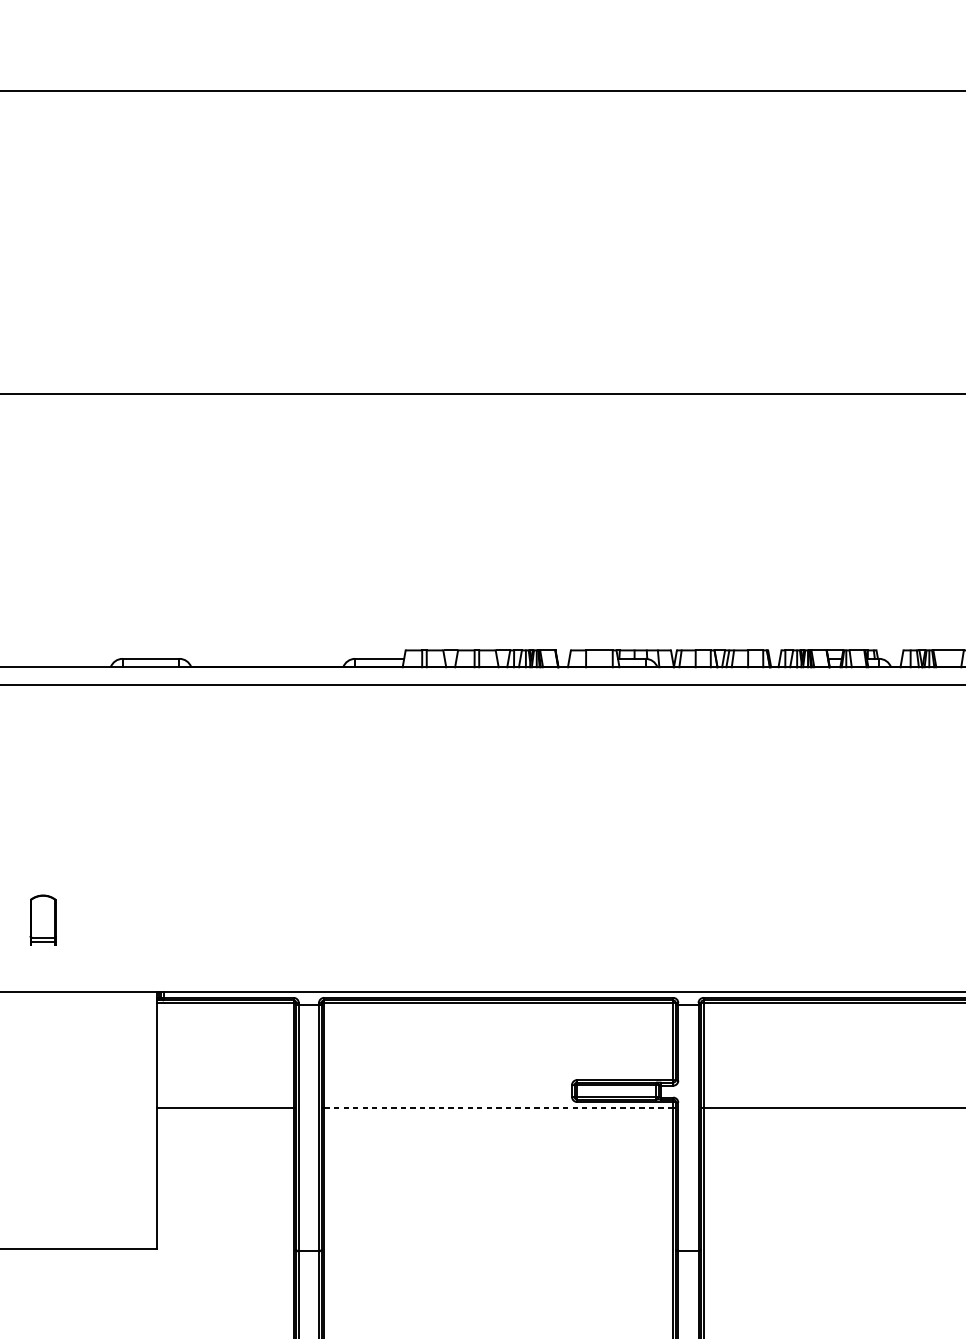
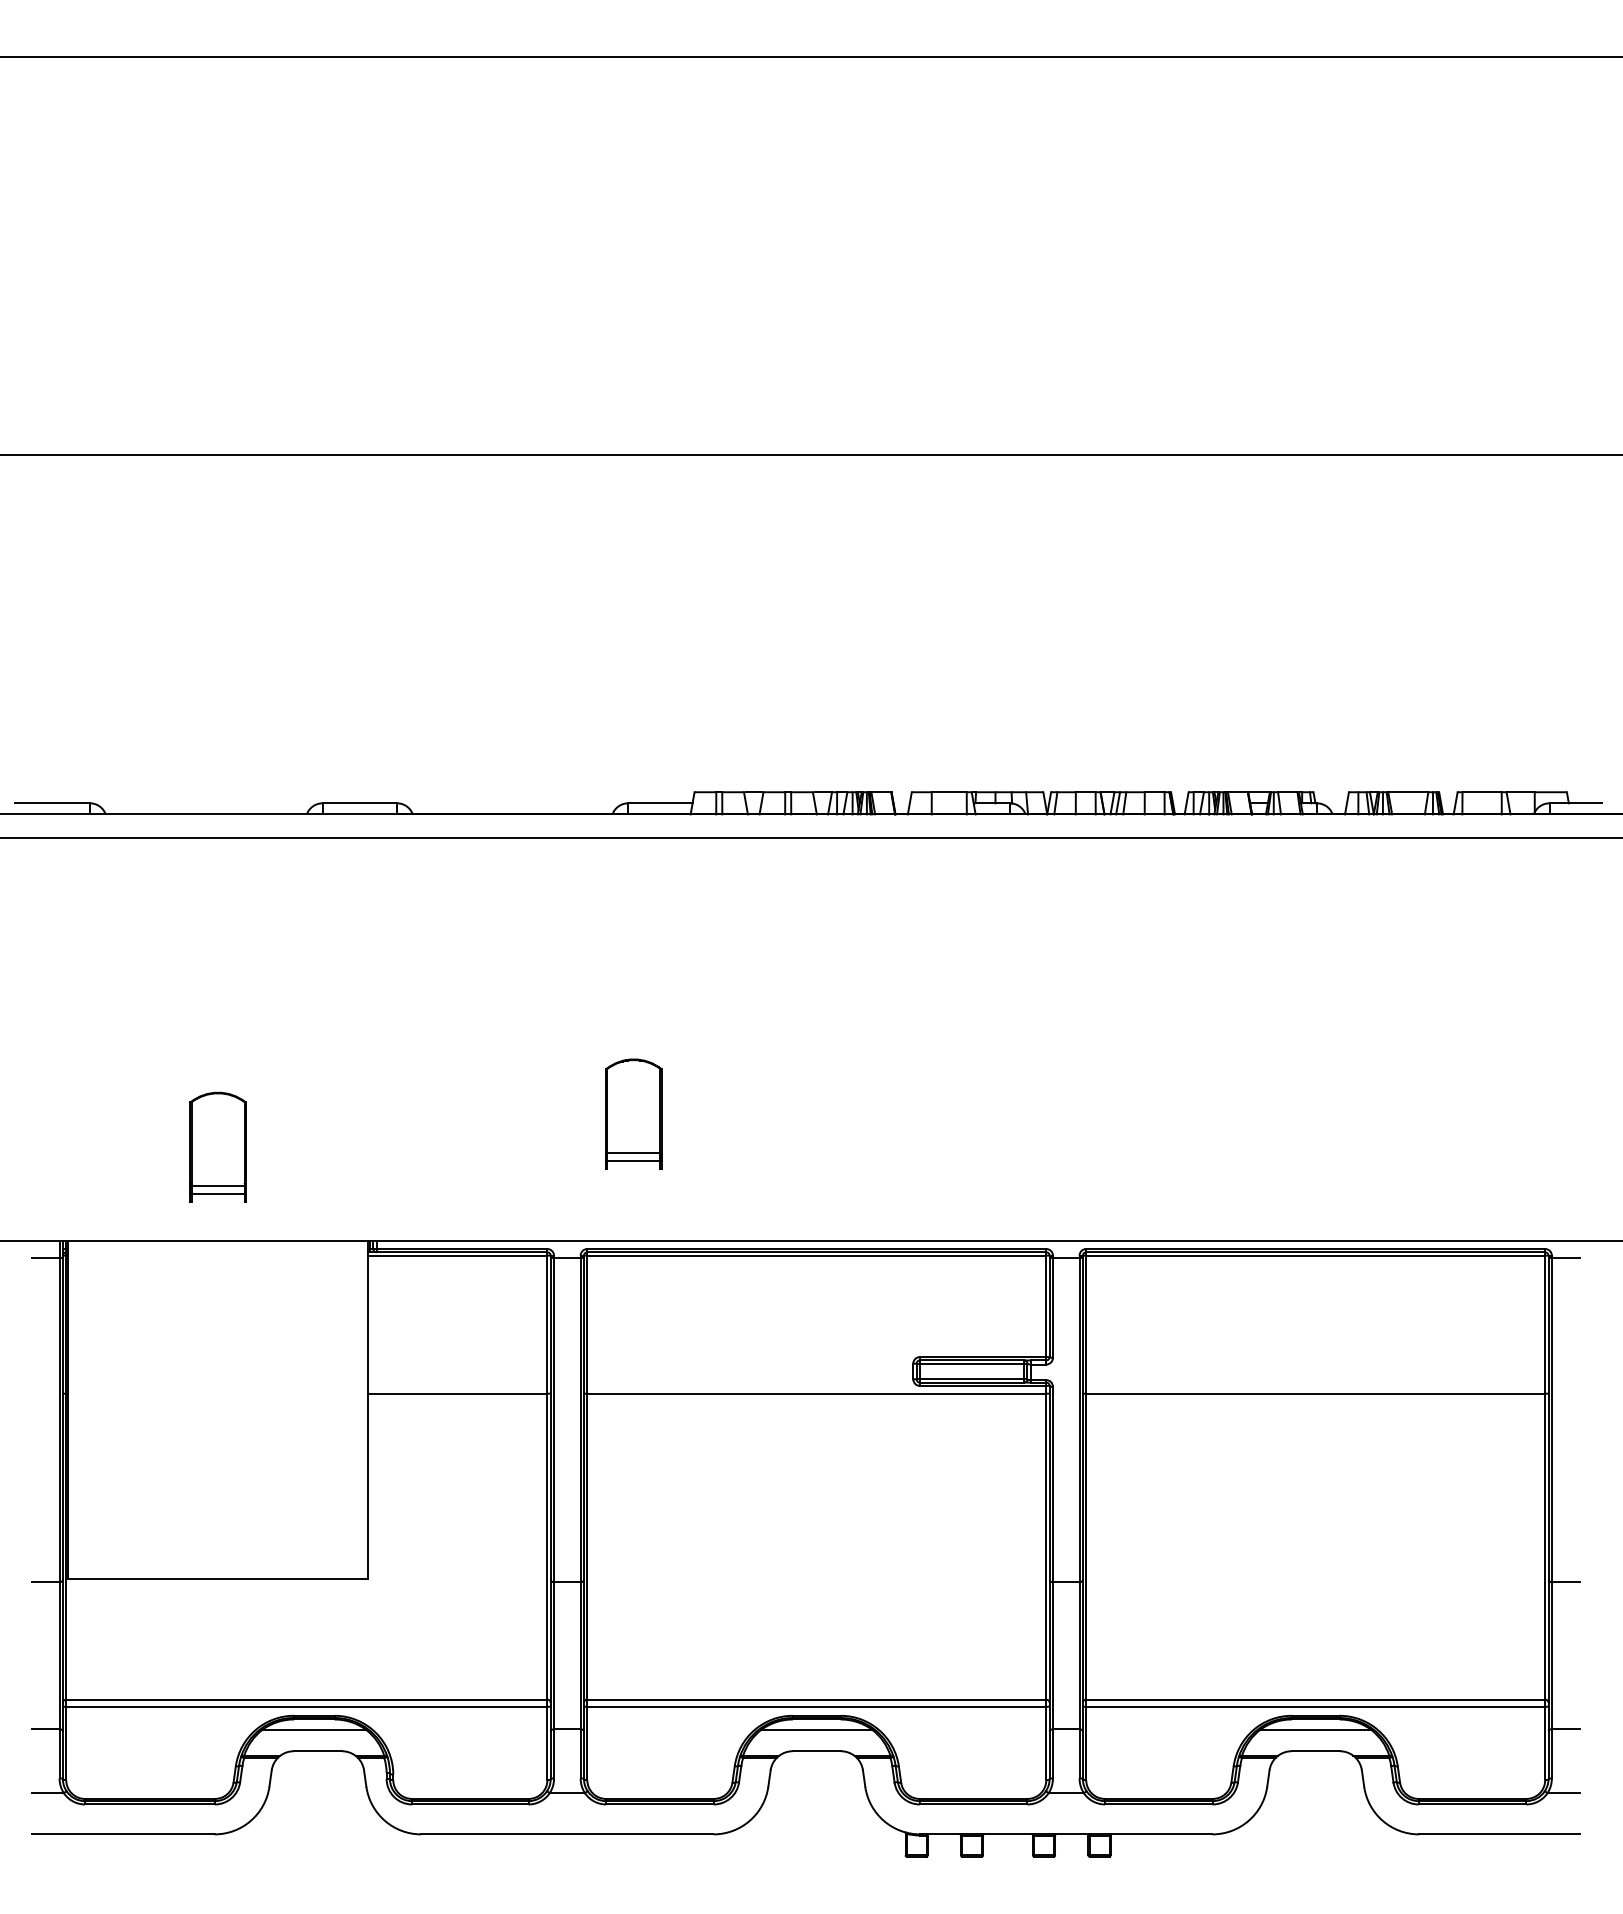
part: (359, 894) -> (633, 1113), added
part: (42, 919) -> (217, 1146), size x1.67
line: (498, 1107) -> (816, 1393), dashed -> solid

